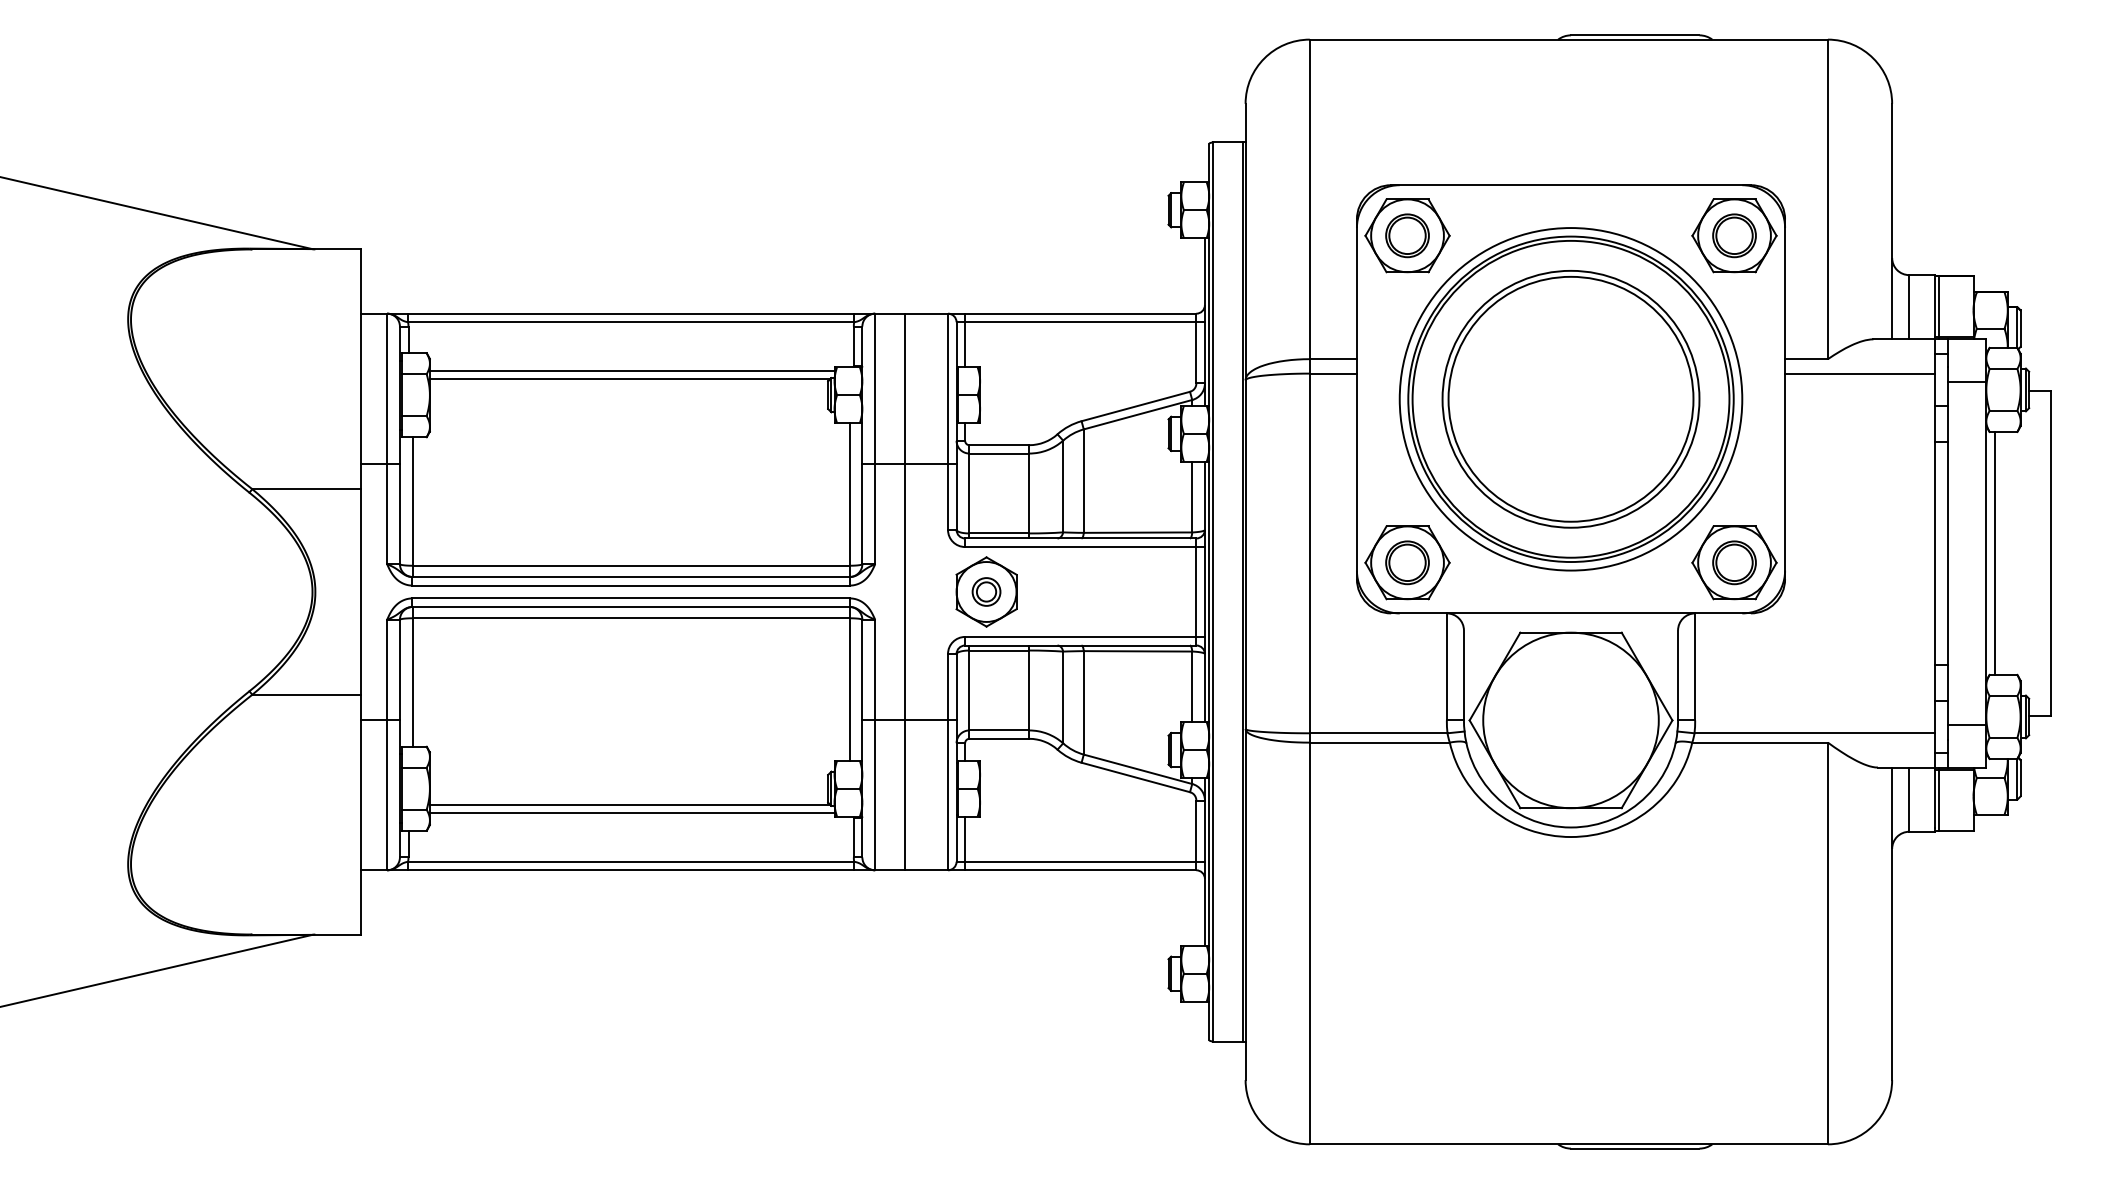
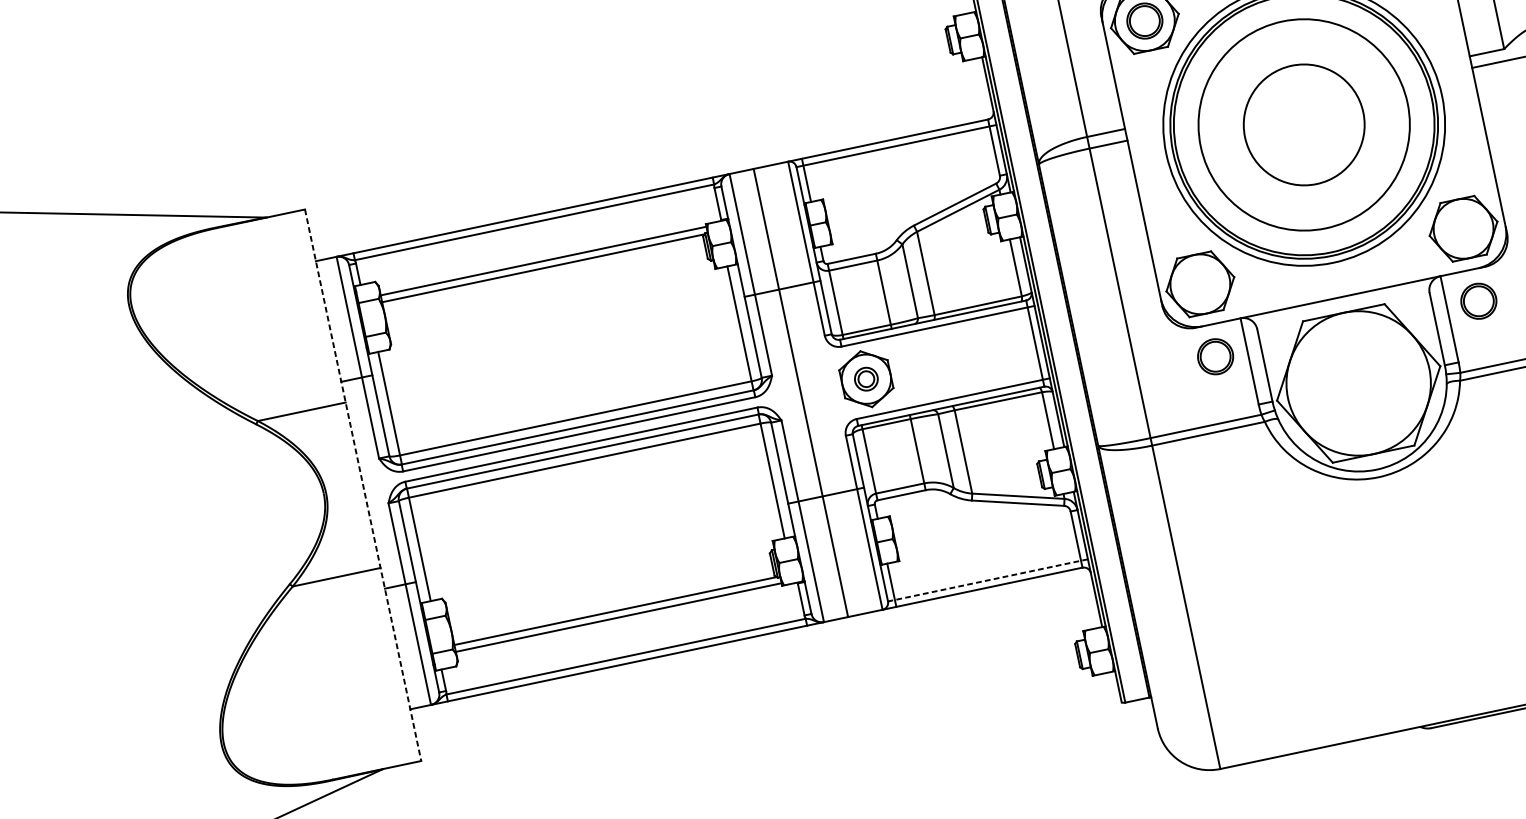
circle: (1570, 398) -> (1303, 124), size x0.6
part: (1407, 562) -> (1215, 356), moved
part: (1734, 562) -> (1478, 301), moved
line: (361, 591) -> (363, 484), solid -> dashed
line: (1080, 861) -> (987, 580), solid -> dashed

